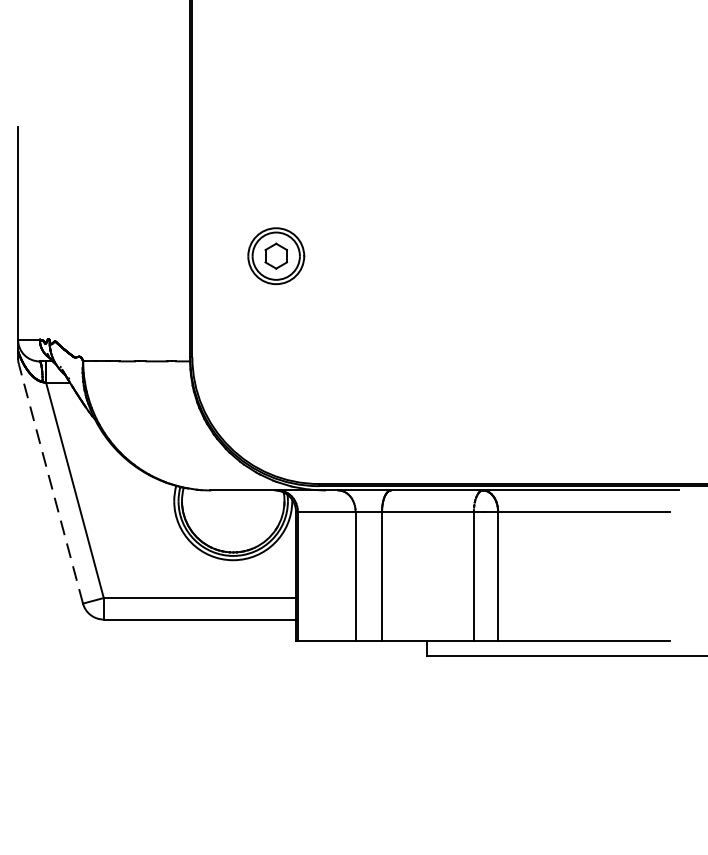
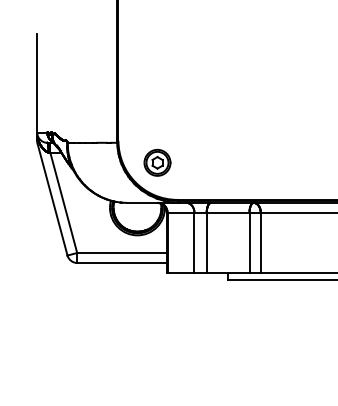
part: (276, 255) -> (157, 162), moved
line: (50, 483) -> (52, 199), dashed -> solid

